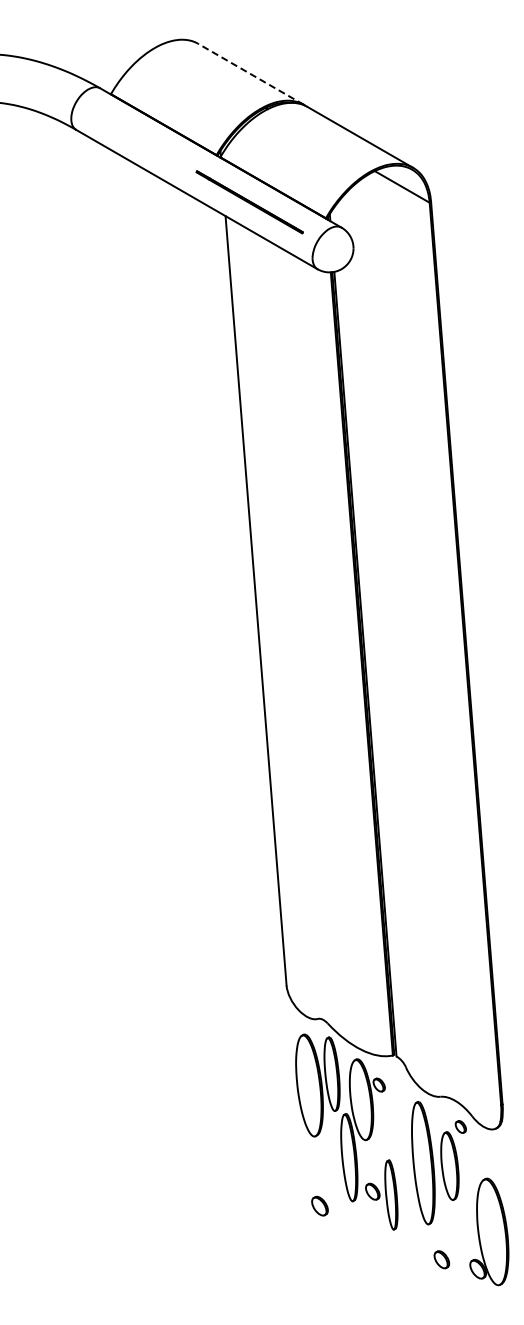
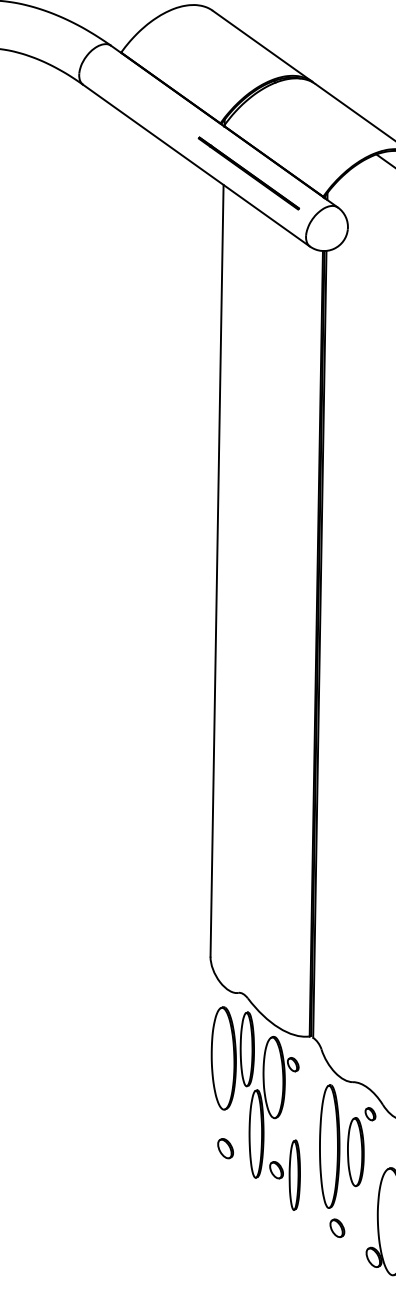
line: (251, 74) -> (262, 46), dashed -> solid
part: (319, 1205) -> (225, 1147), moved
part: (441, 1259) -> (337, 1228), moved

